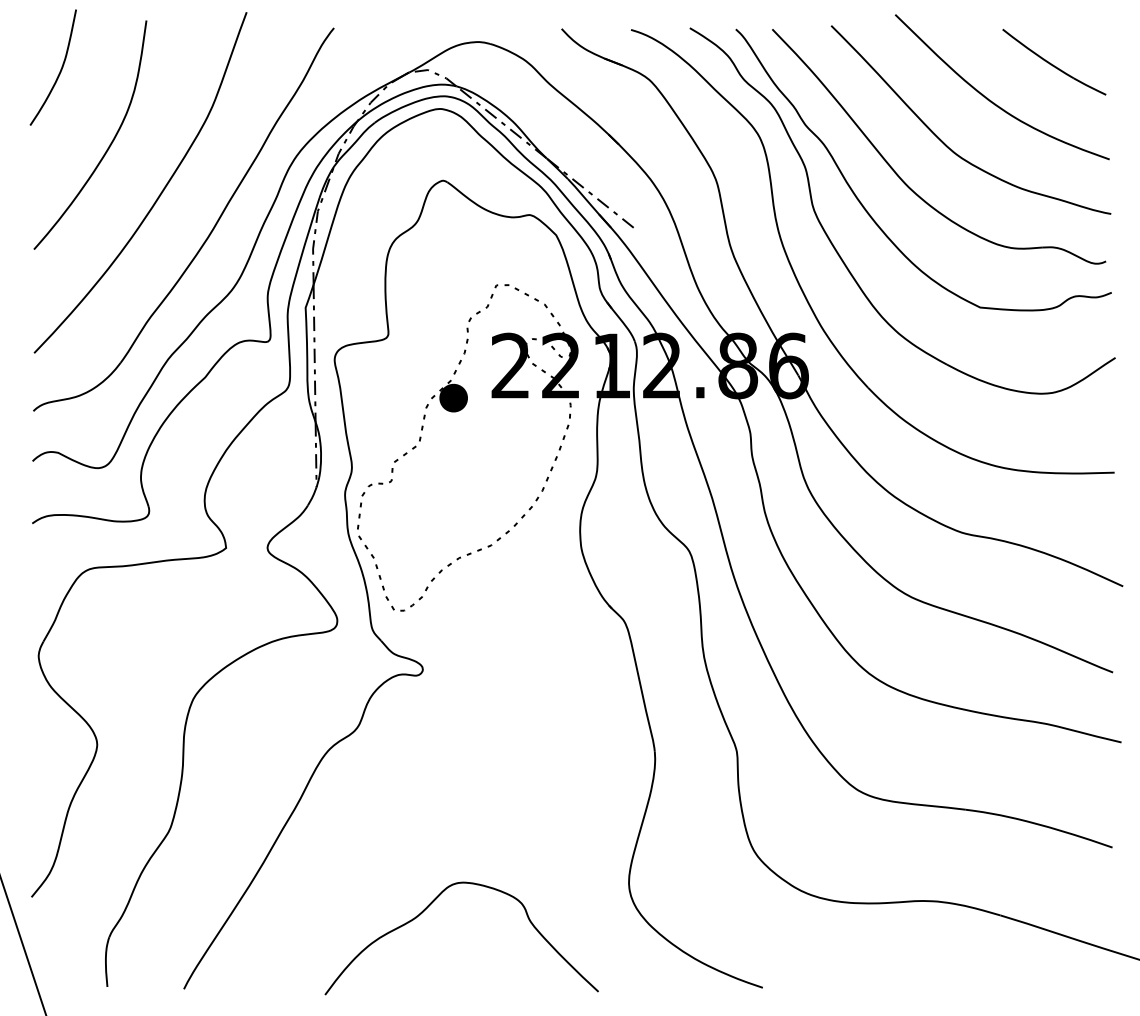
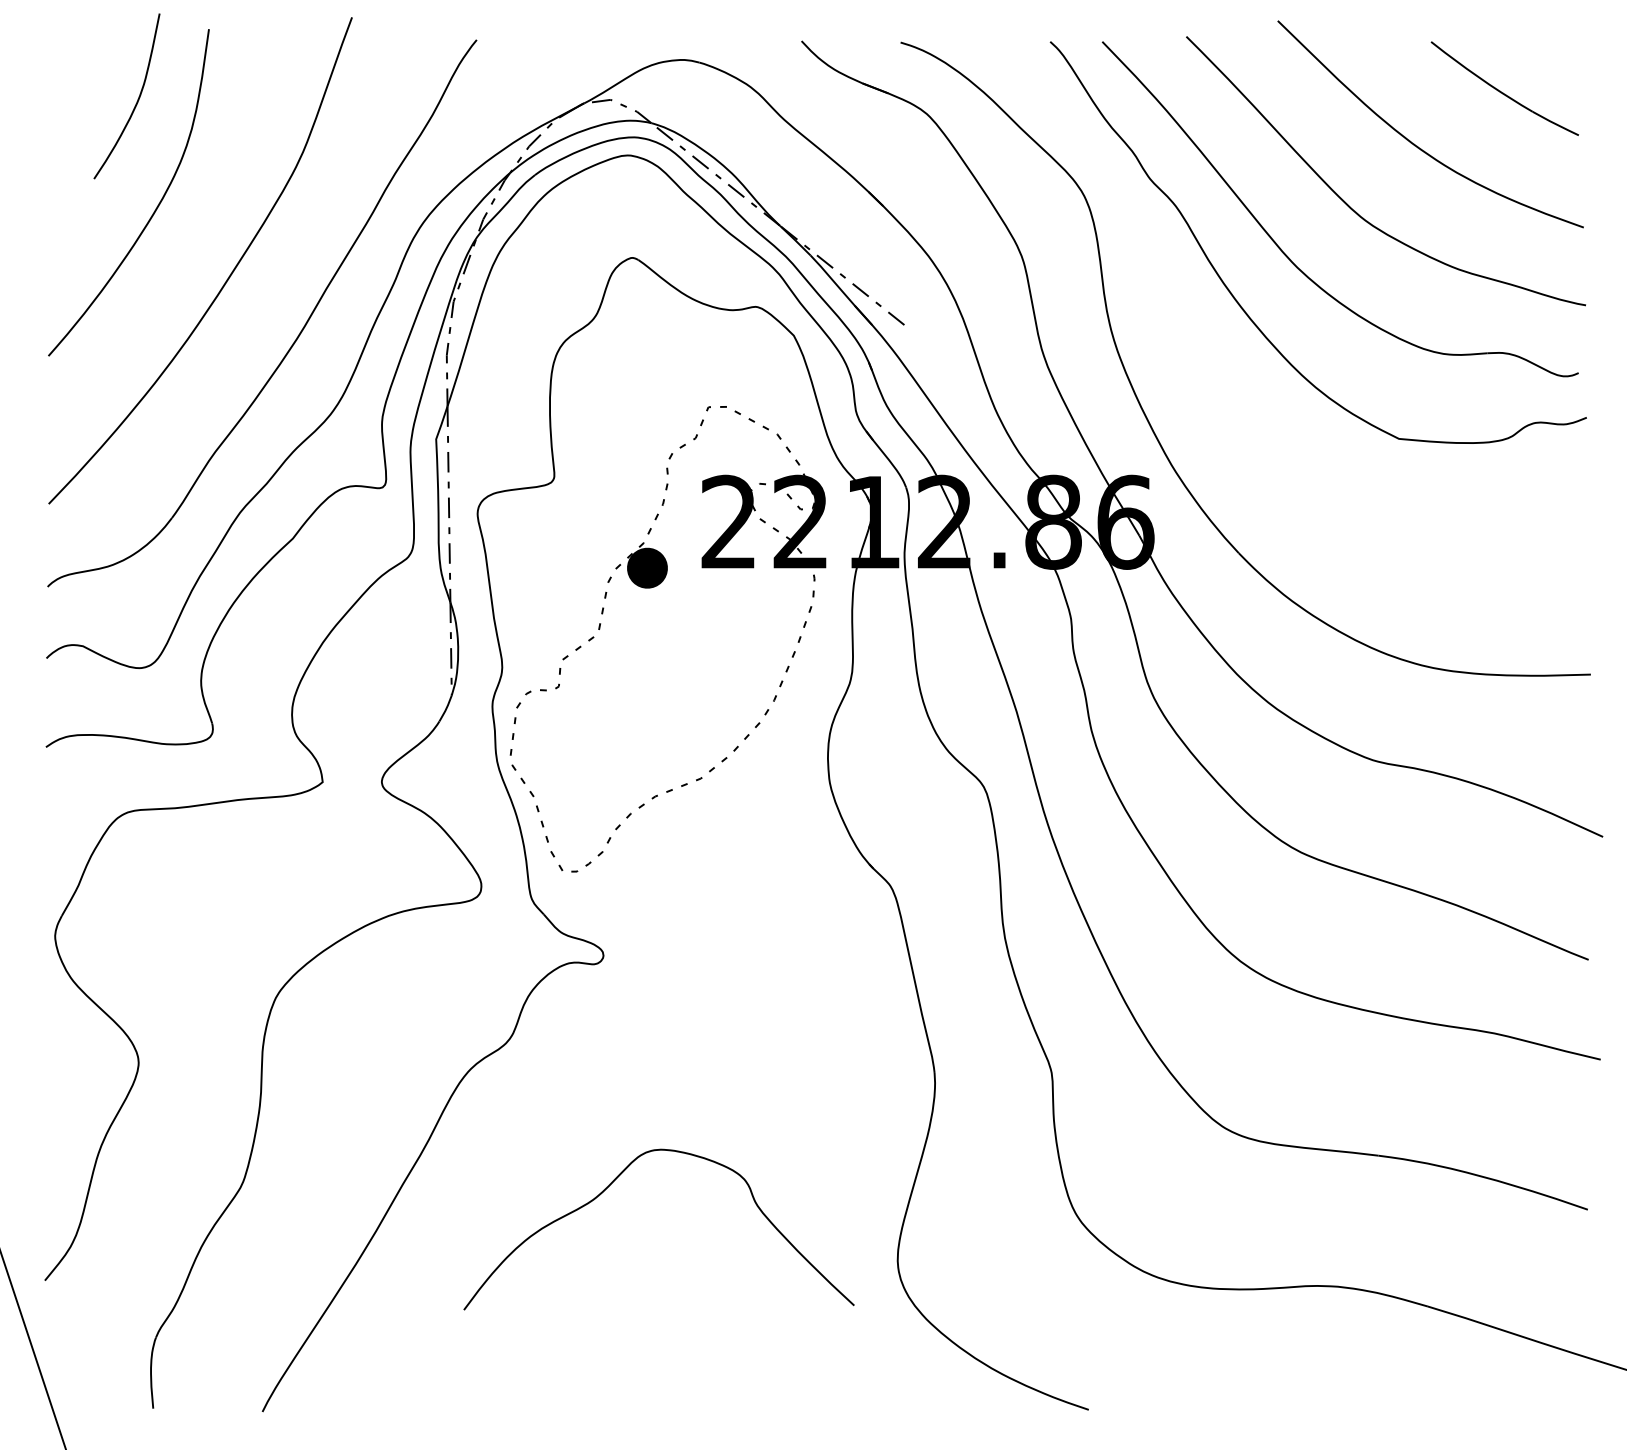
curve: (59, 71) -> (136, 101), moved
part: (836, 249) -> (1193, 355), removed
curve: (429, 906) -> (612, 1183), moved

